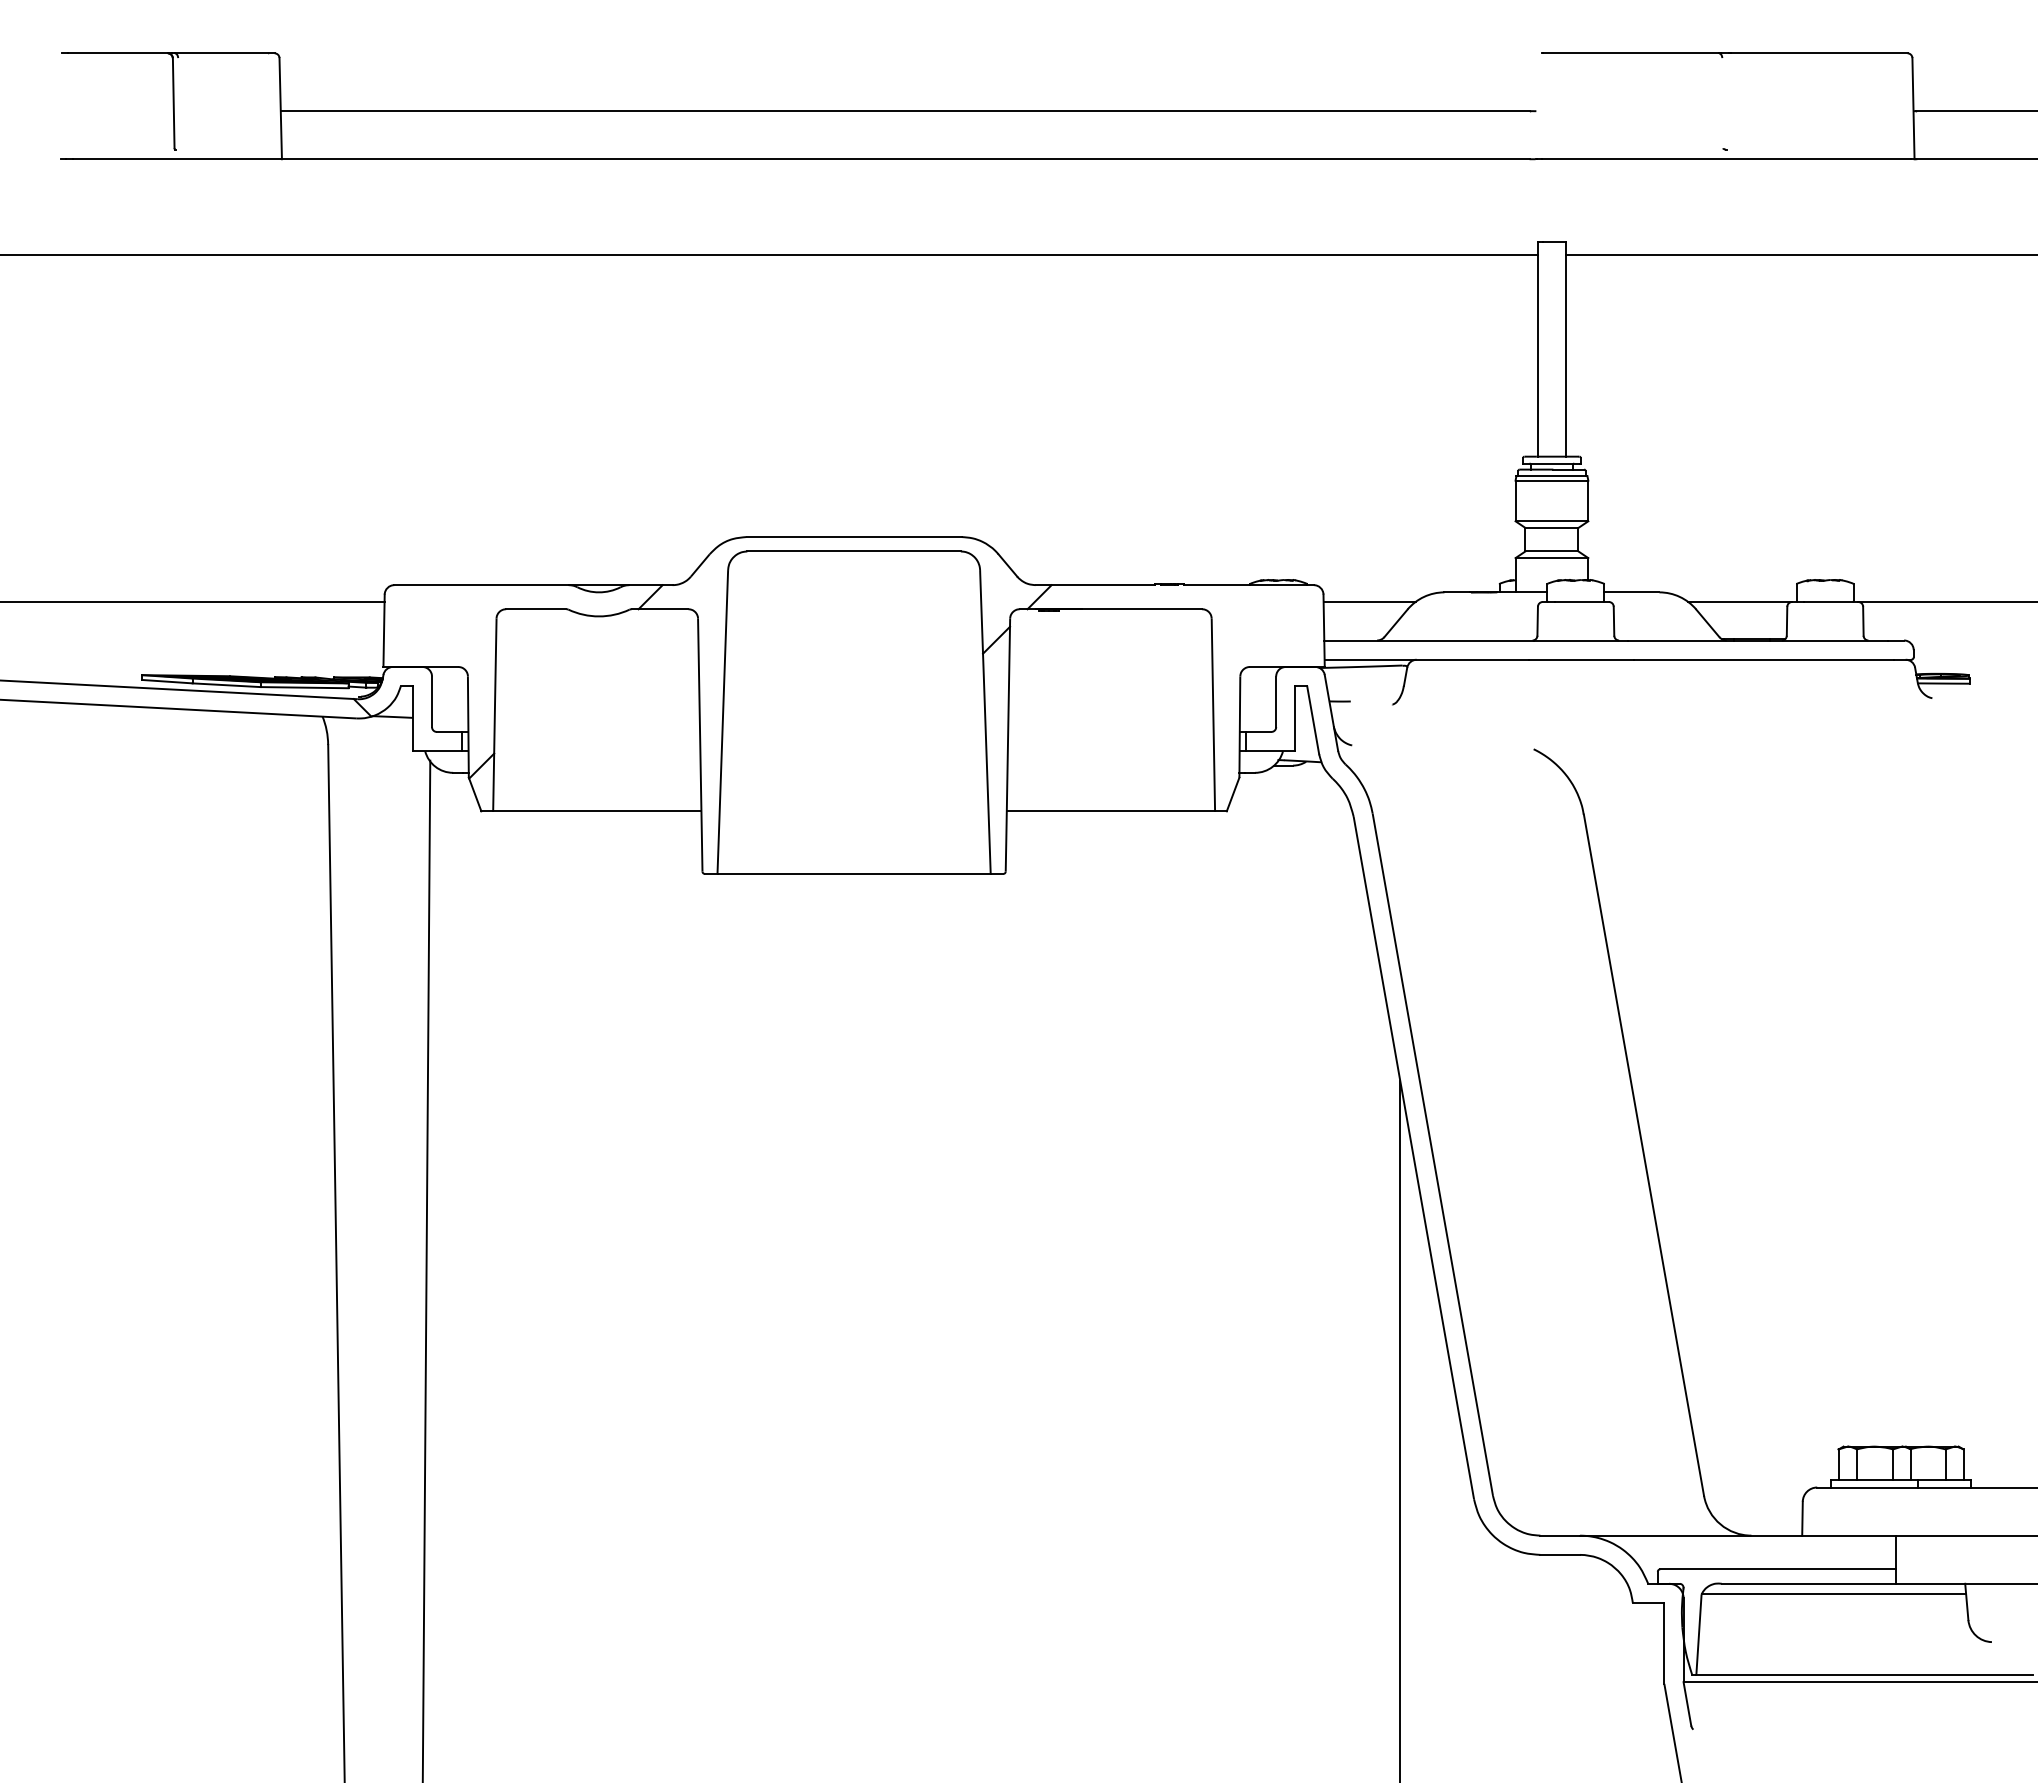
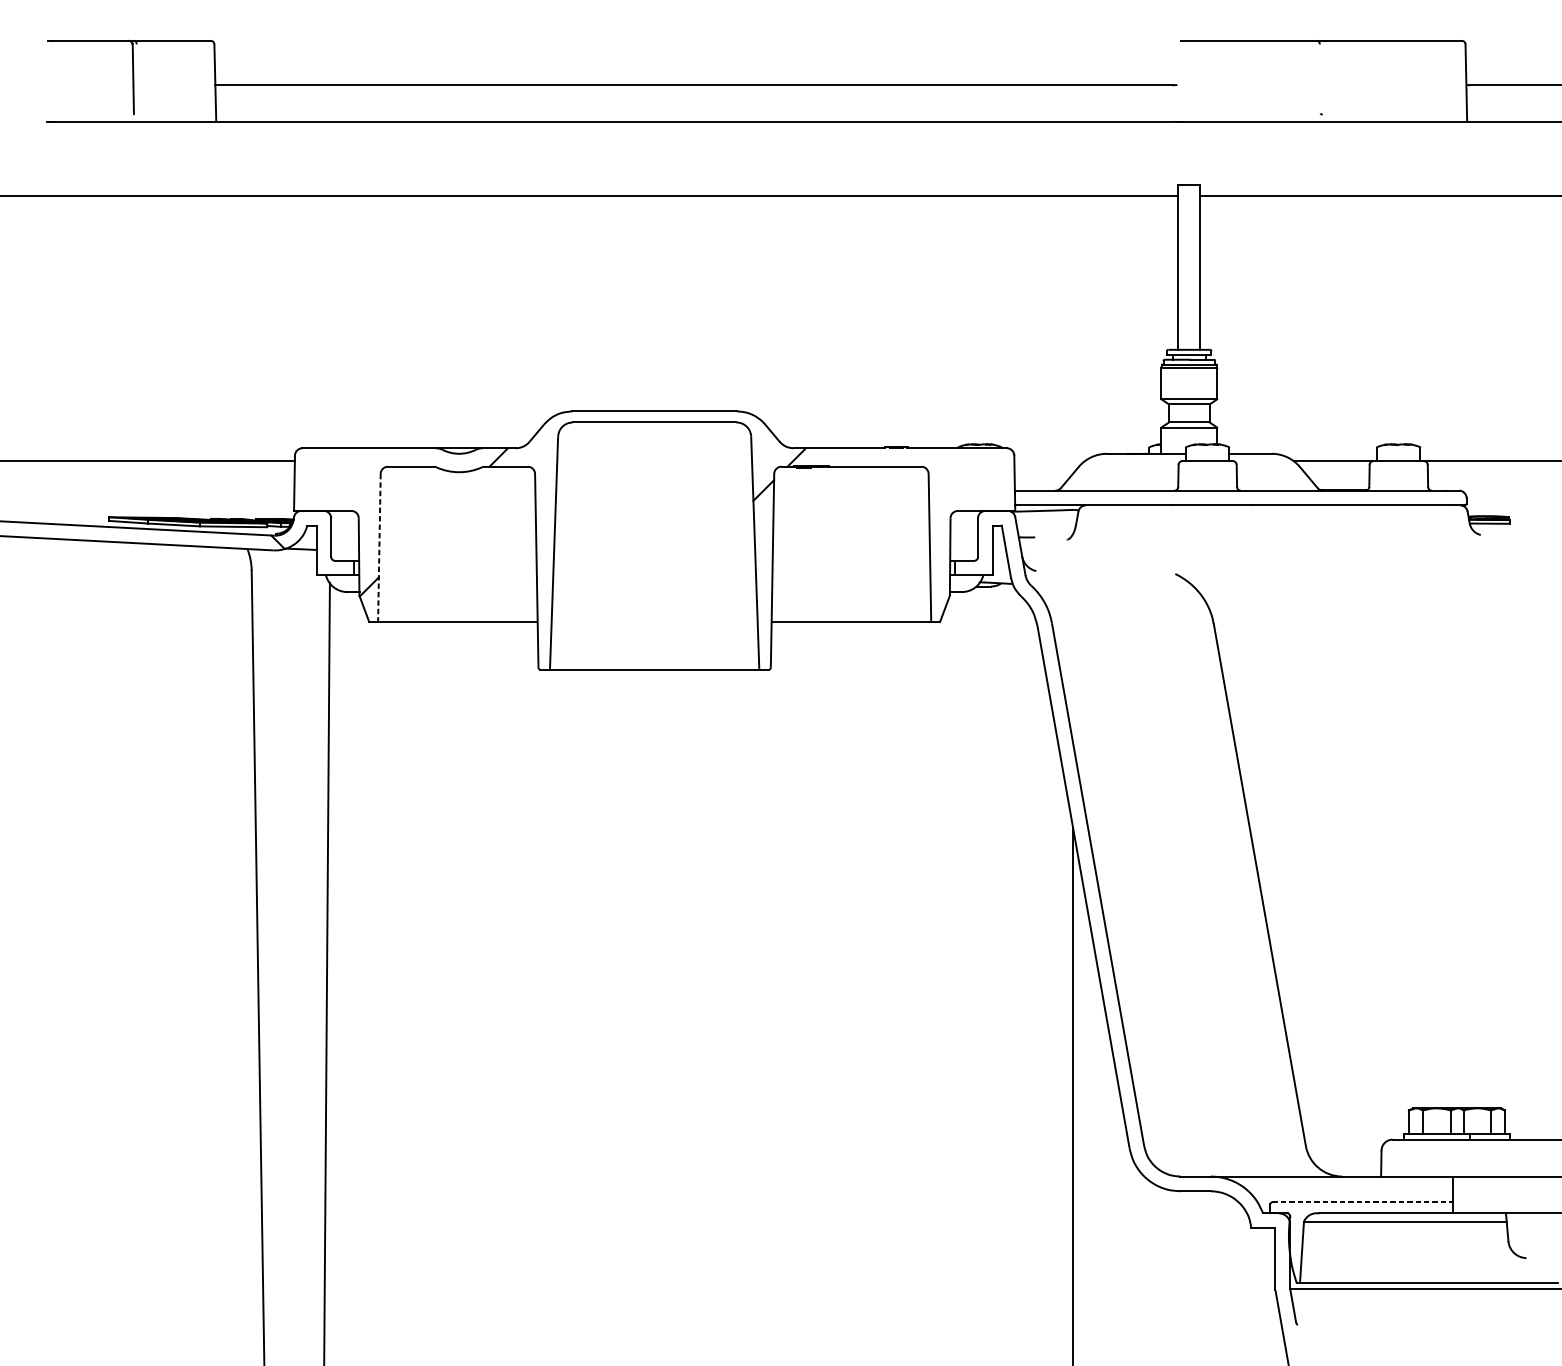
line: (1369, 602) -> (1049, 461), removed
line: (494, 714) -> (379, 547), solid -> dashed
line: (1778, 1569) -> (1362, 1202), solid -> dashed

